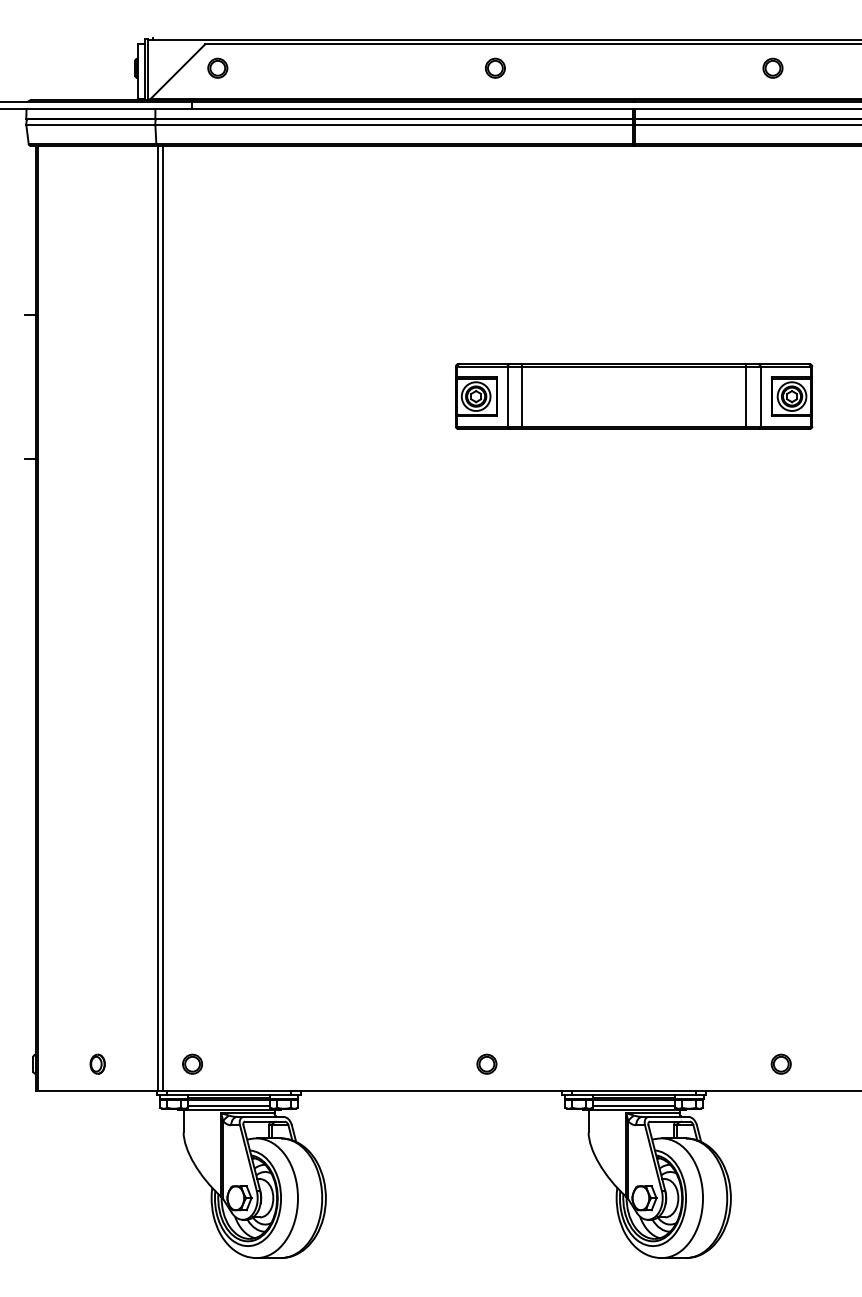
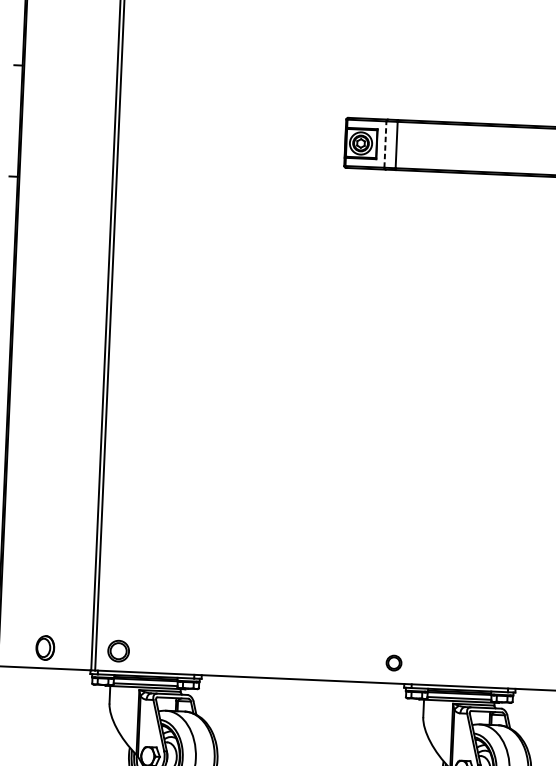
line: (507, 396) -> (385, 144), solid -> dashed
part: (97, 1063) -> (45, 647), size x1.6
part: (192, 1063) -> (118, 650), size x1.4
part: (486, 1063) -> (393, 662), moved

